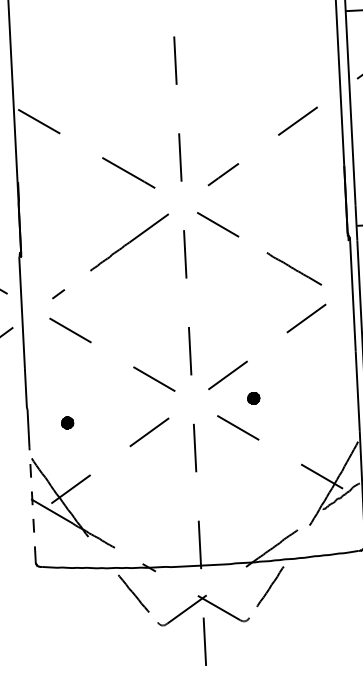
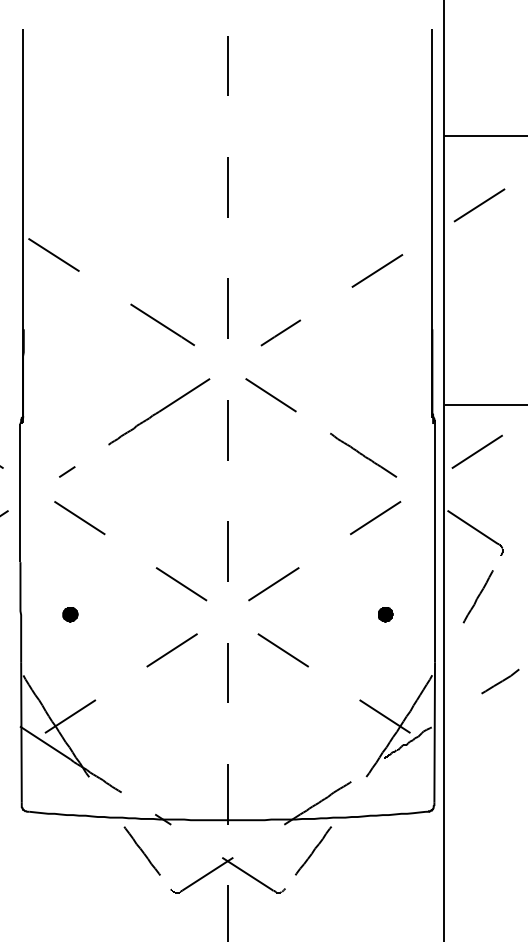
part: (253, 398) -> (385, 614), moved
part: (67, 423) -> (70, 614), moved
line: (32, 503) -> (21, 731), dashed -> solid

